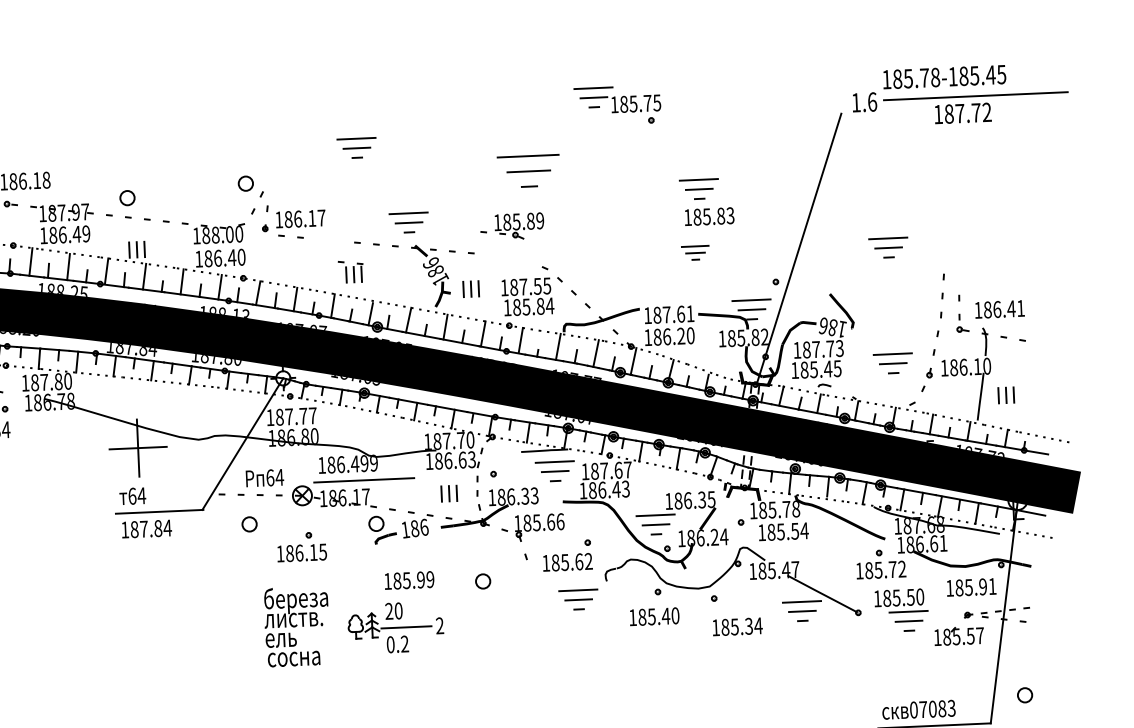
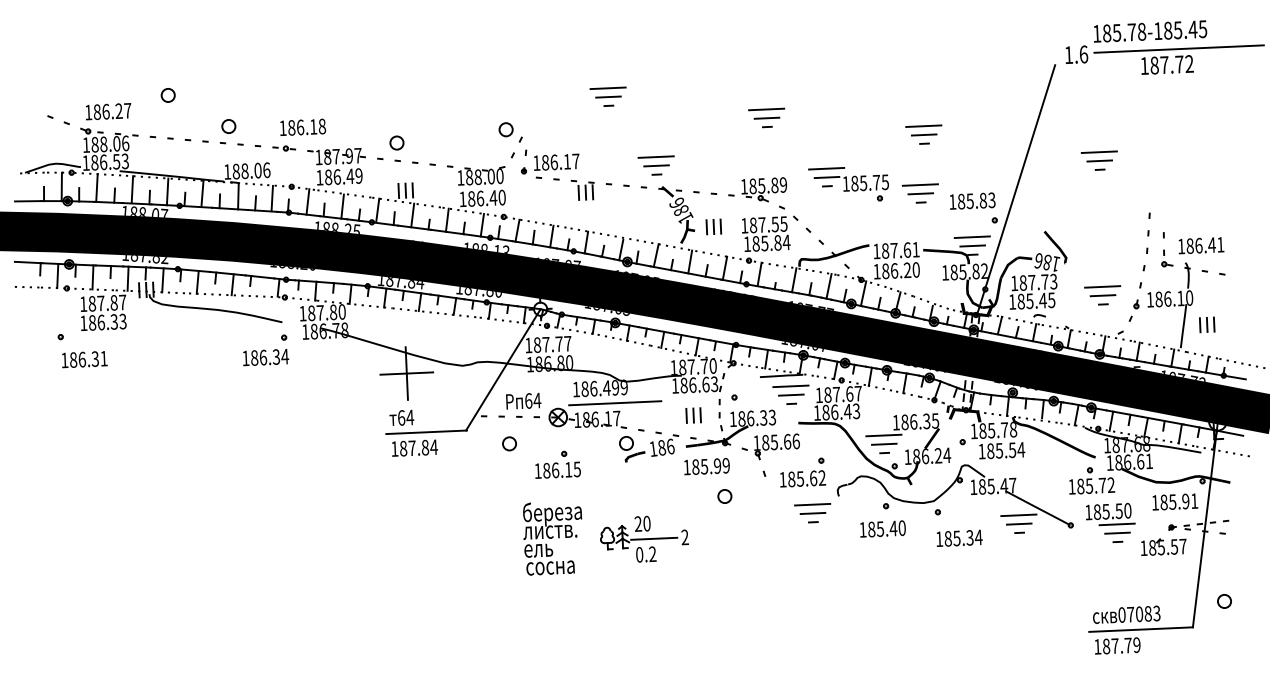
part: (617, 105) -> (848, 184), moved
part: (528, 170) -> (766, 117), size x0.62
text: (709, 215) -> (972, 200), moved
part: (512, 225) -> (757, 189), moved
part: (887, 247) -> (1098, 160), moved
part: (695, 252) -> (920, 193), size x1.43
part: (350, 271) -> (582, 189), moved
text: (408, 580) -> (706, 466), moved

